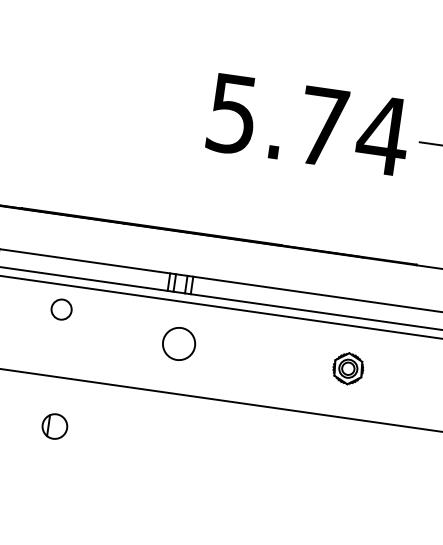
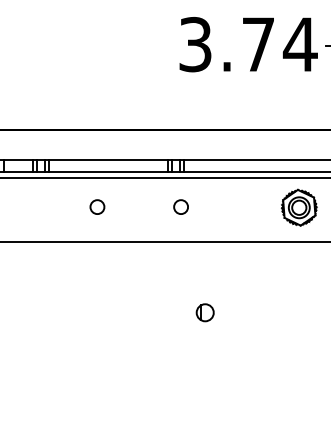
text: (232, 112) -> (195, 43), 5.74 -> 3.74
circle: (61, 308) -> (97, 206), moved
circle: (178, 342) -> (180, 206), size x0.62
part: (348, 368) -> (299, 207), size x1.67
part: (53, 425) -> (204, 312), moved

